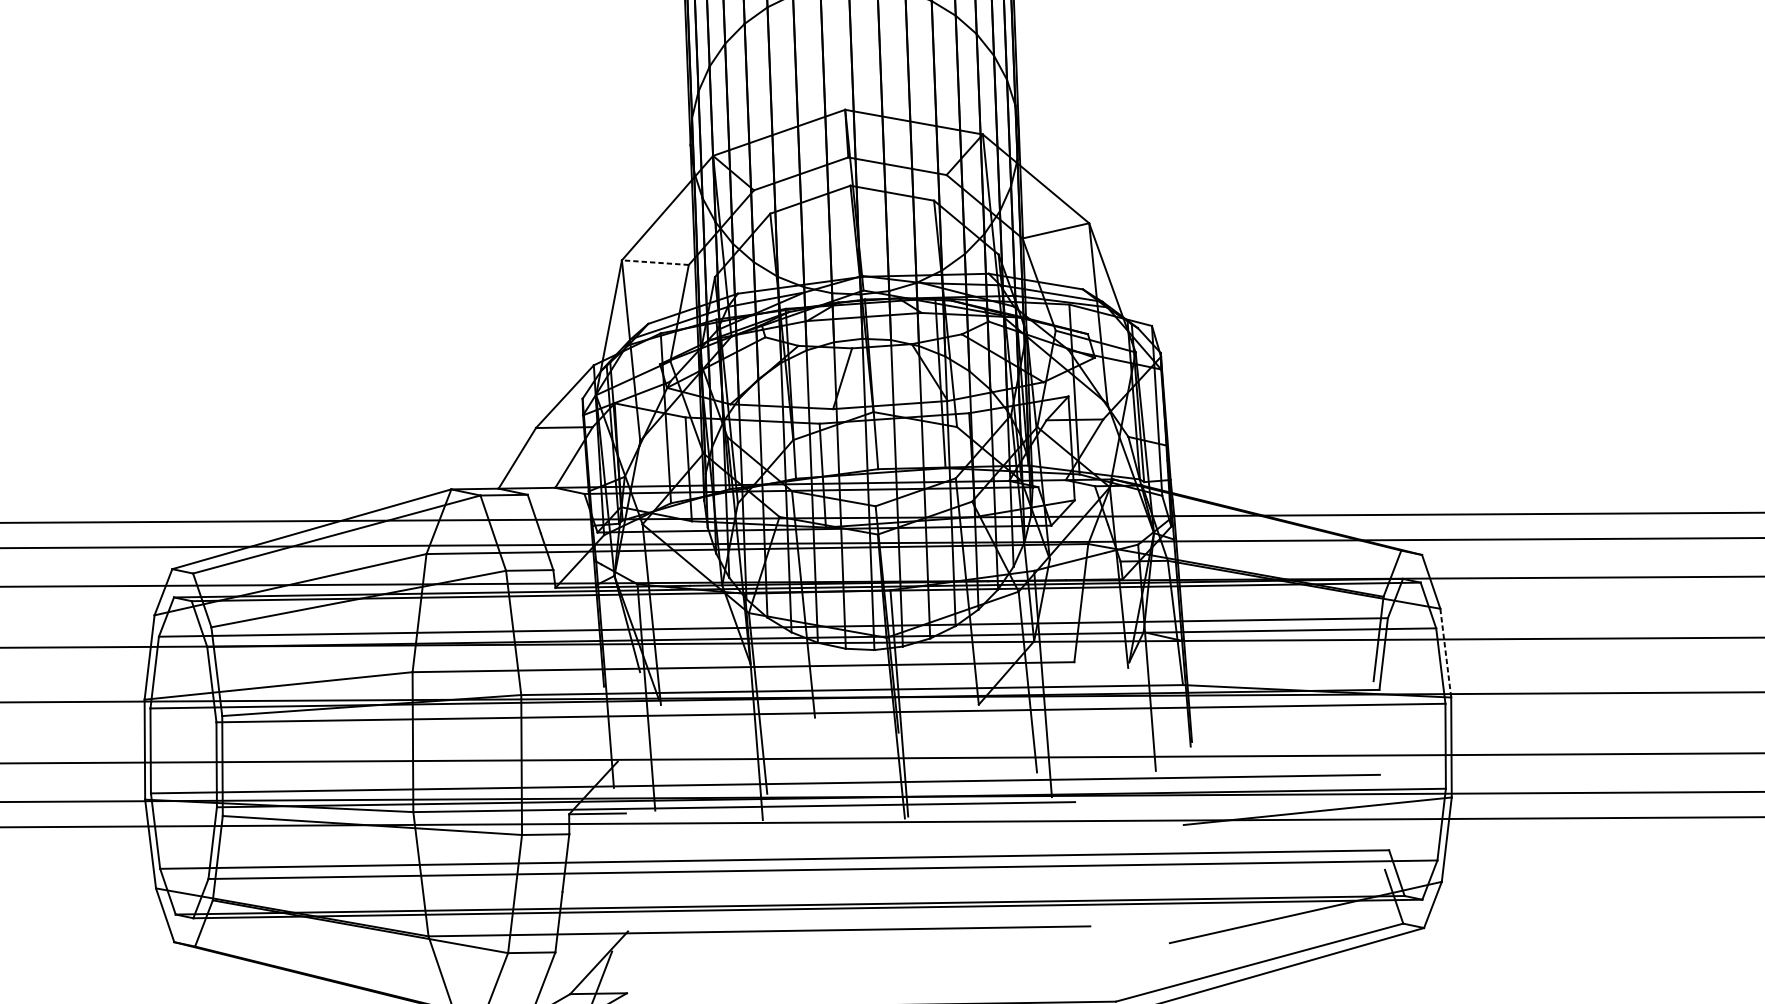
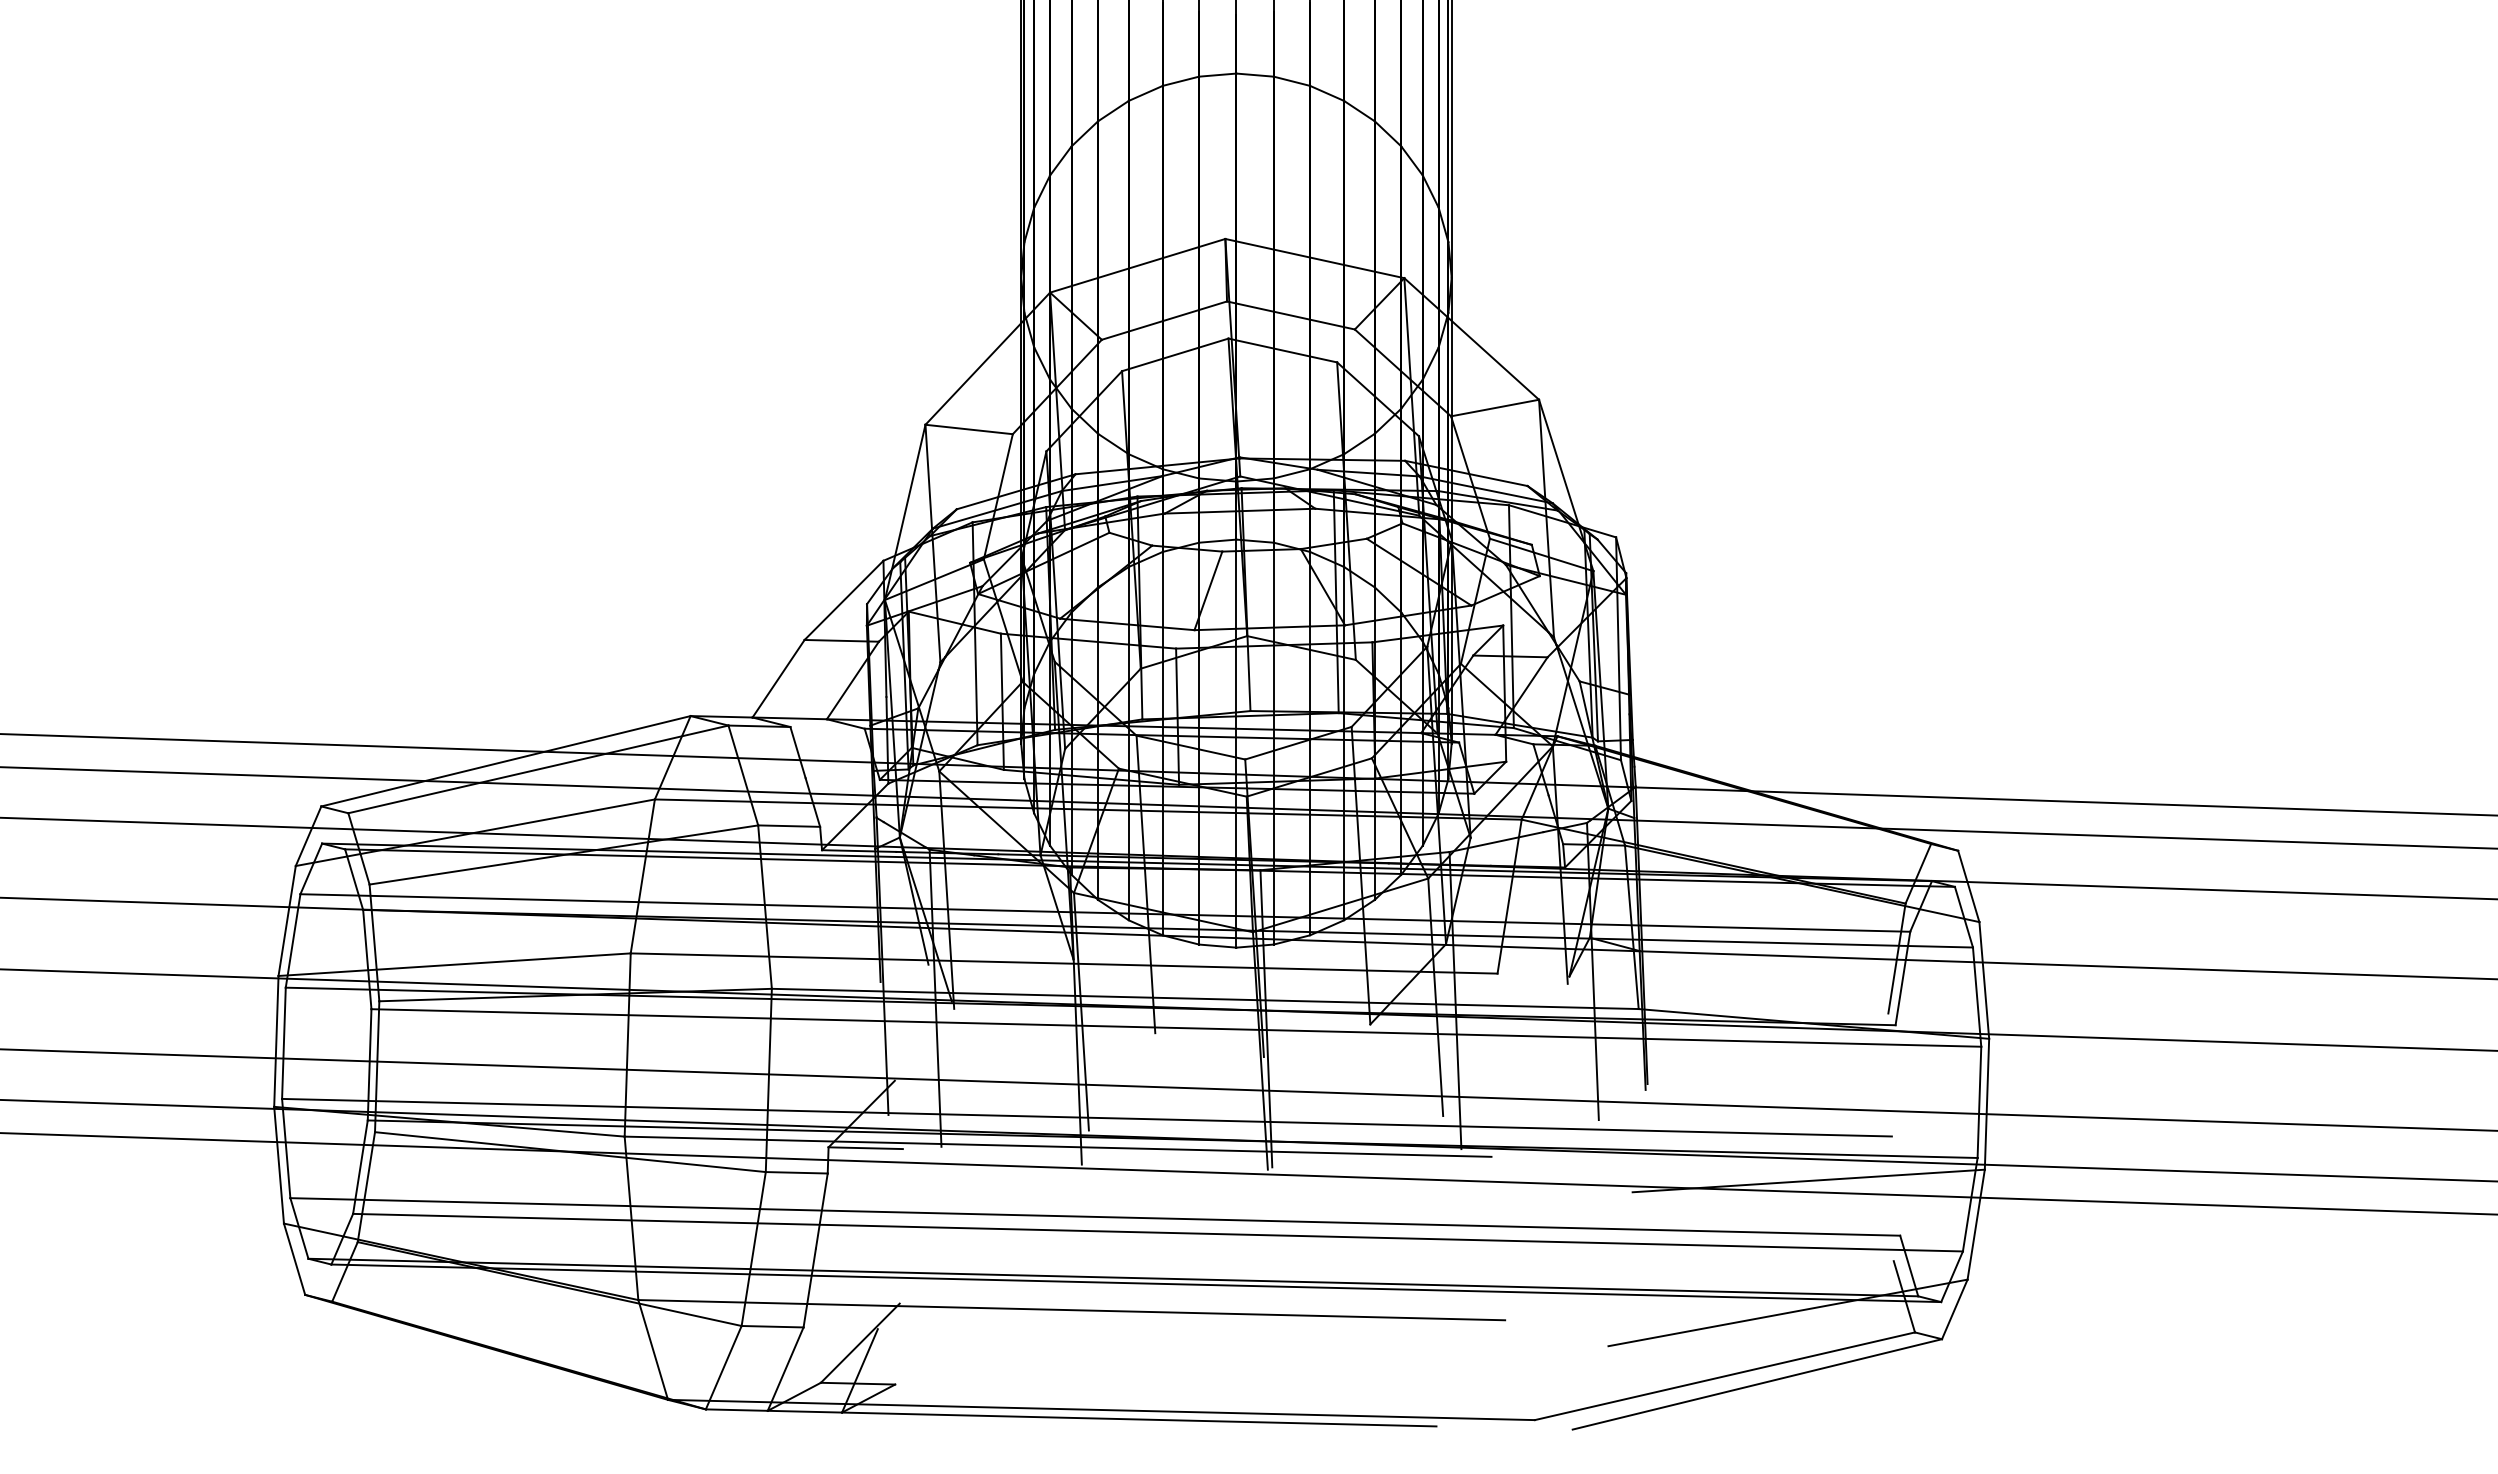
line: (655, 262) -> (969, 429), dashed -> solid
line: (1445, 653) -> (1984, 980), dashed -> solid

